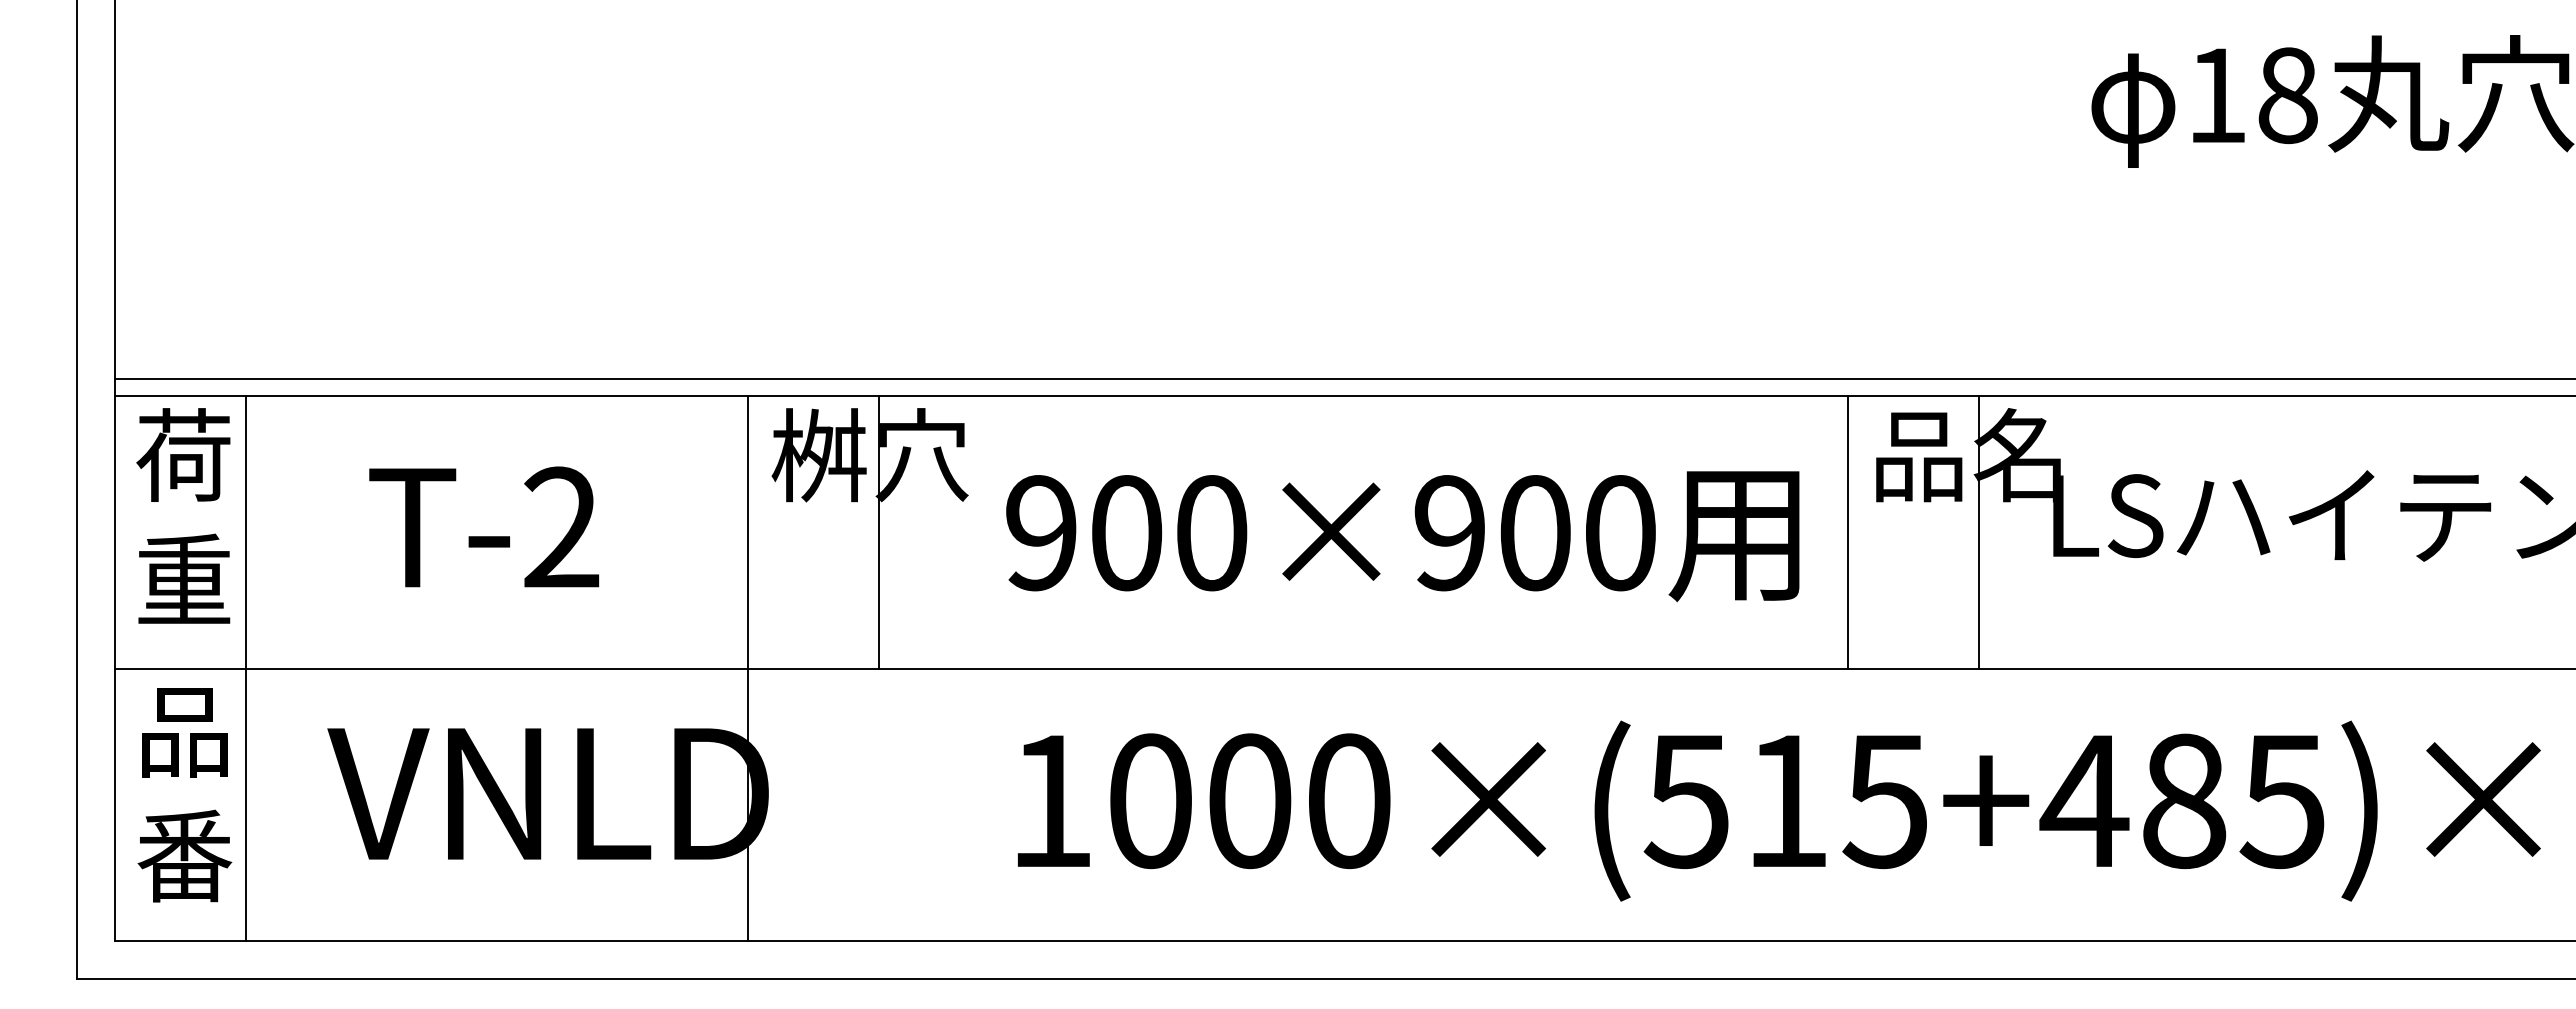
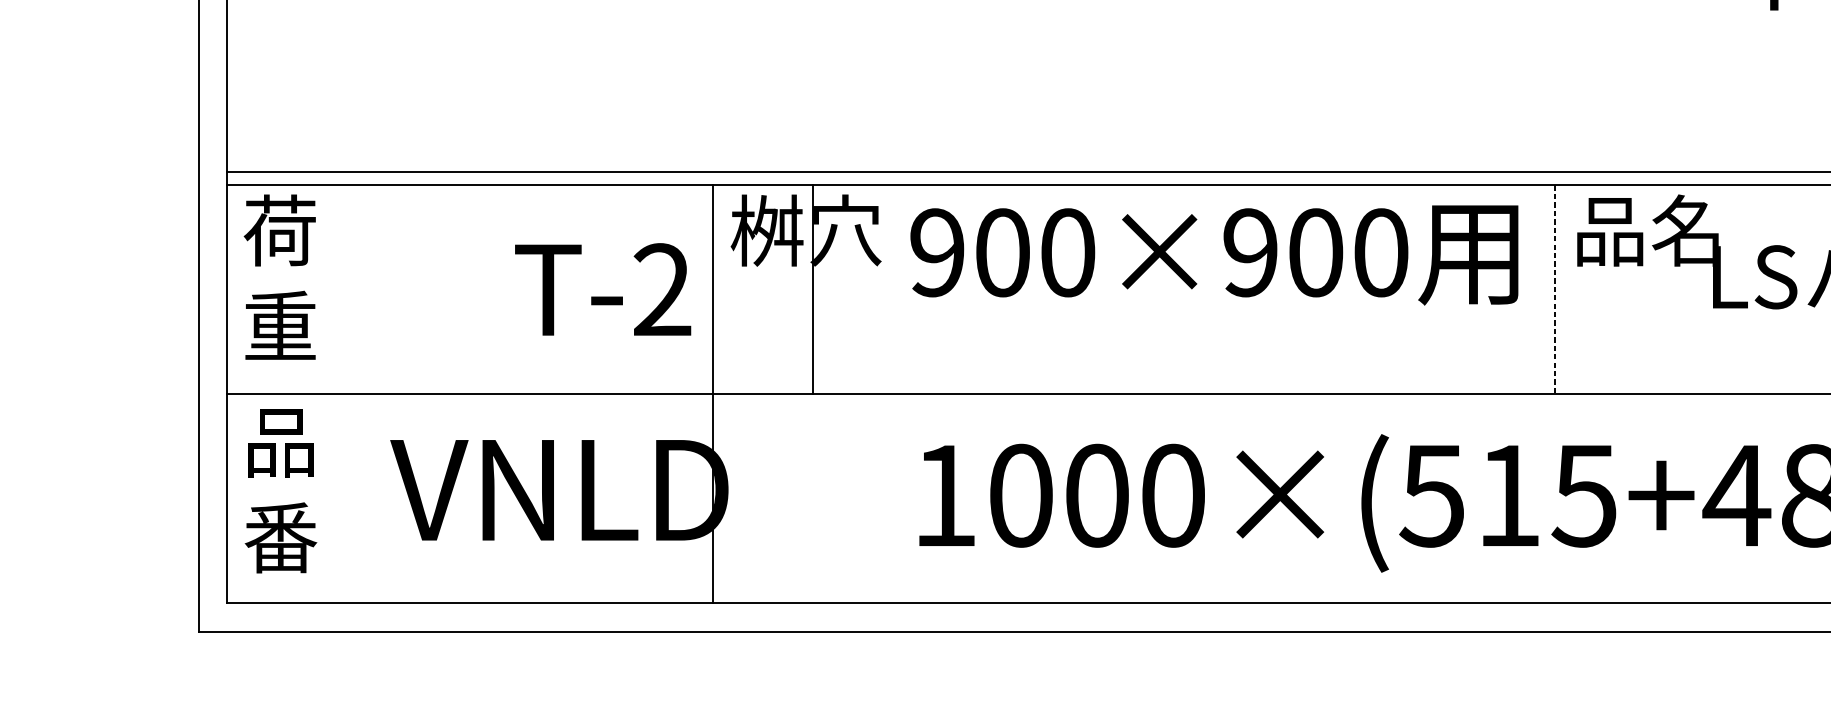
text: (484, 526) -> (603, 289), moved
line: (1847, 532) -> (1555, 289), solid -> dashed
line: (1978, 532) -> (1655, 289), removed
text: (1402, 536) -> (1214, 255), moved
line: (245, 668) -> (327, 394), removed

